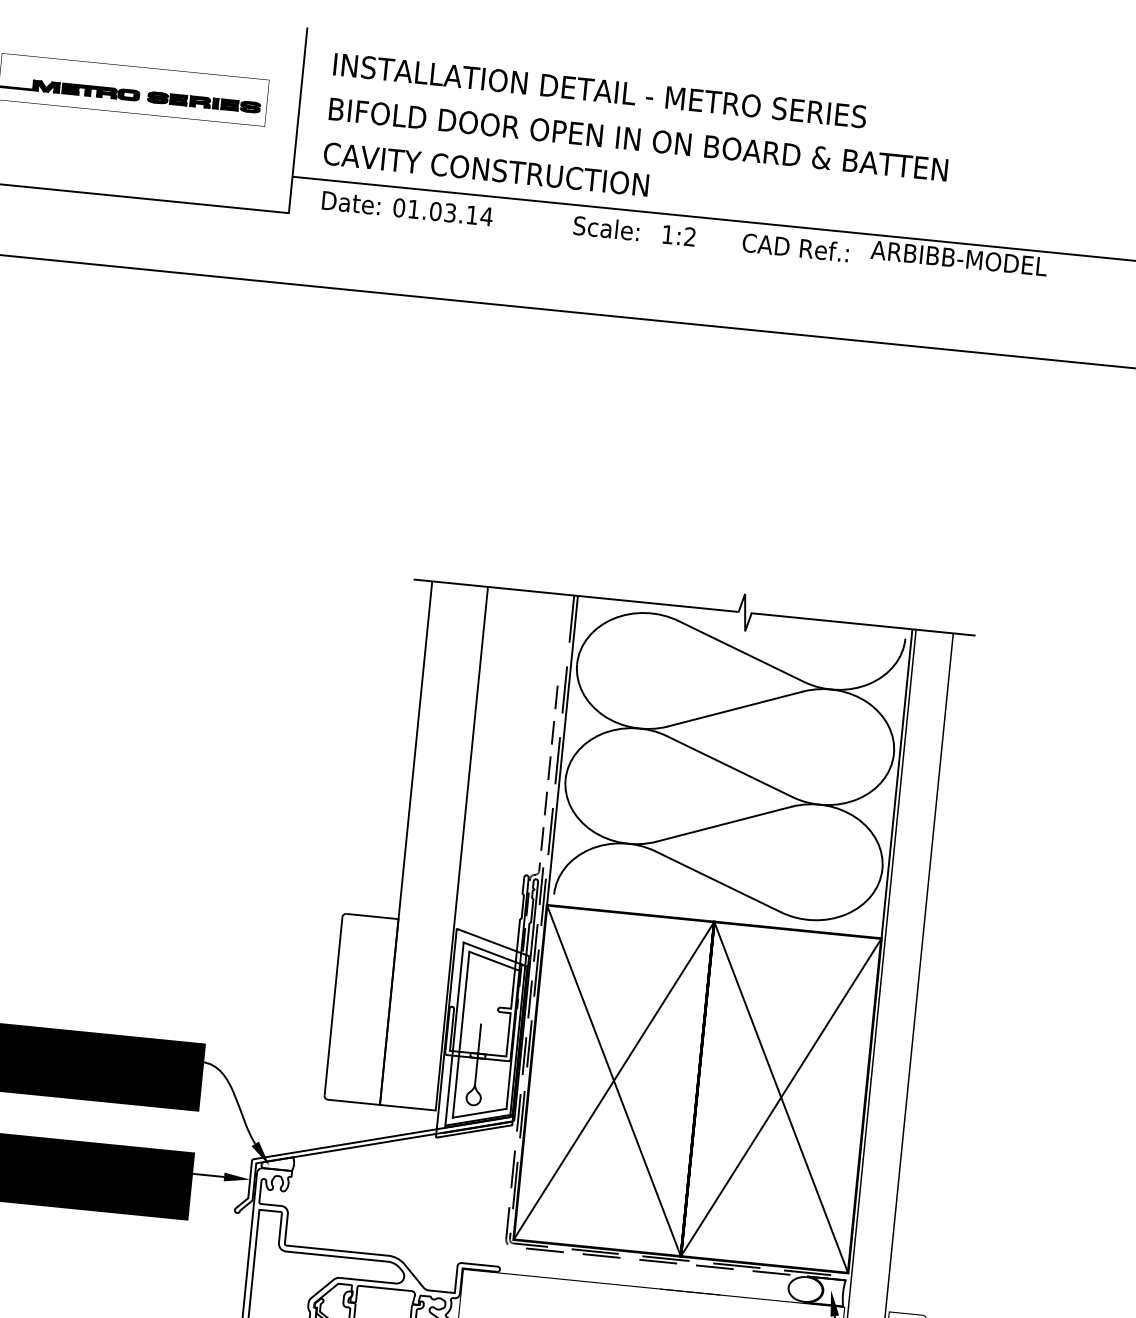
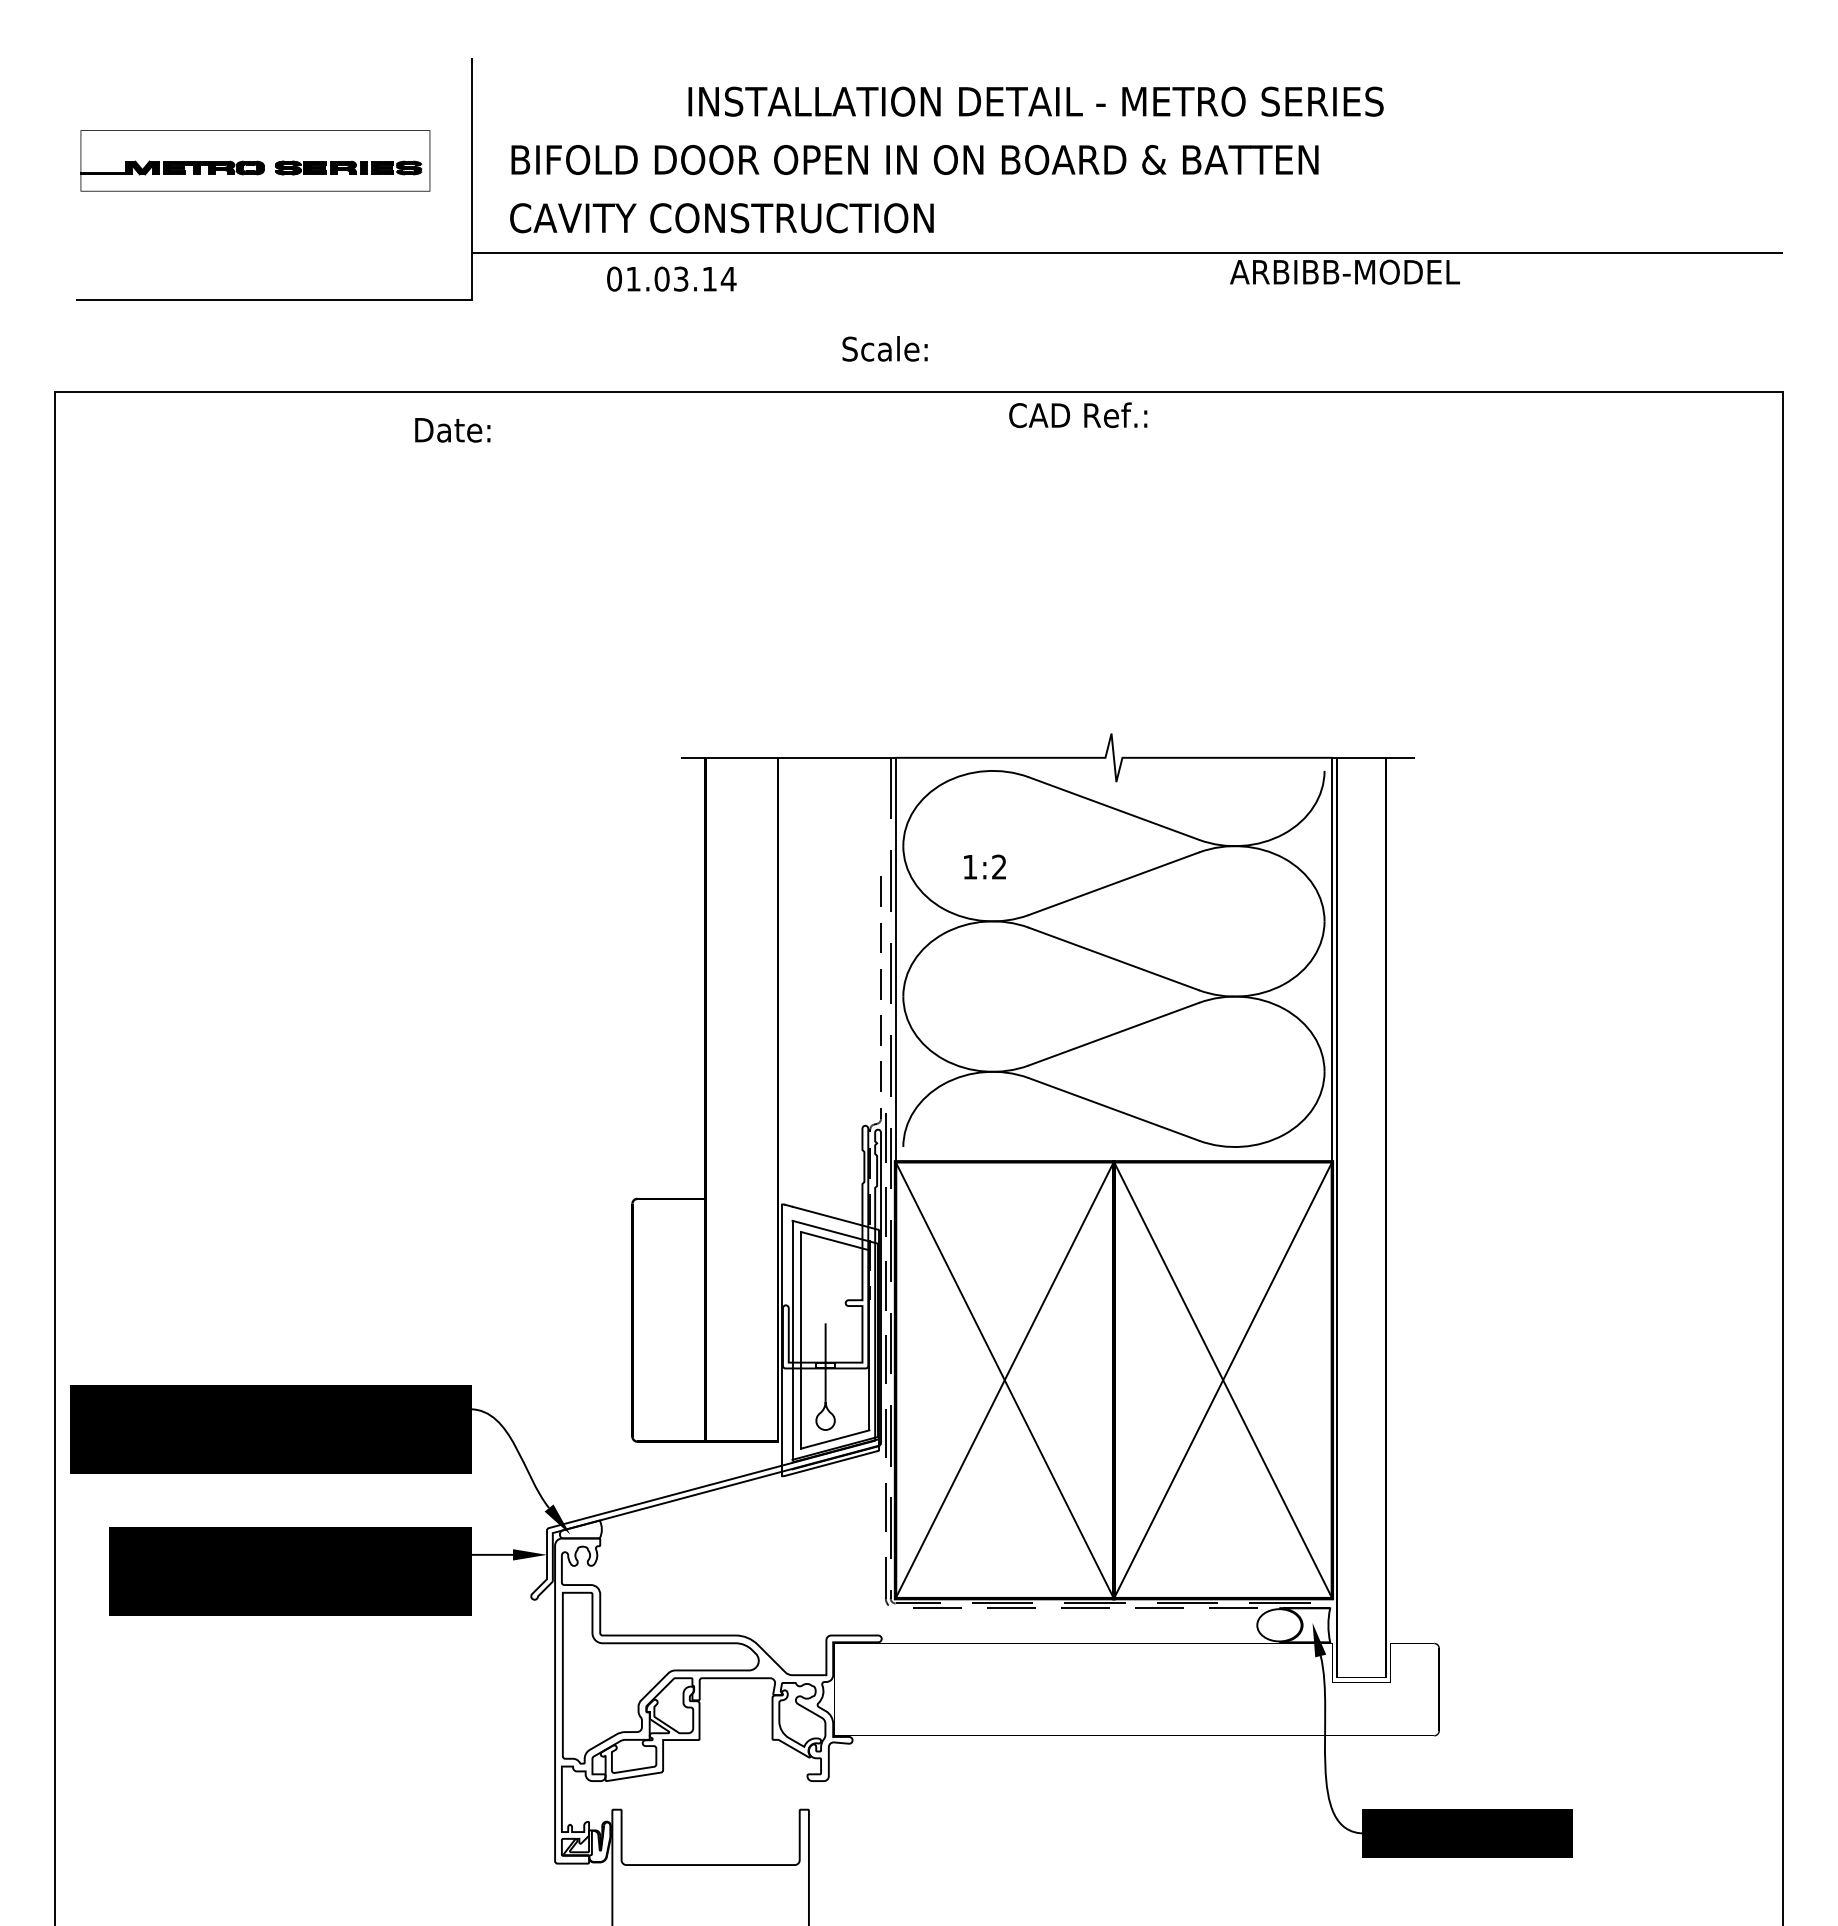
text: (599, 90) -> (1035, 101), moved
text: (351, 203) -> (452, 430), moved
text: (606, 228) -> (884, 348), moved
text: (678, 235) -> (984, 866), moved
text: (795, 247) -> (1078, 415), moved

